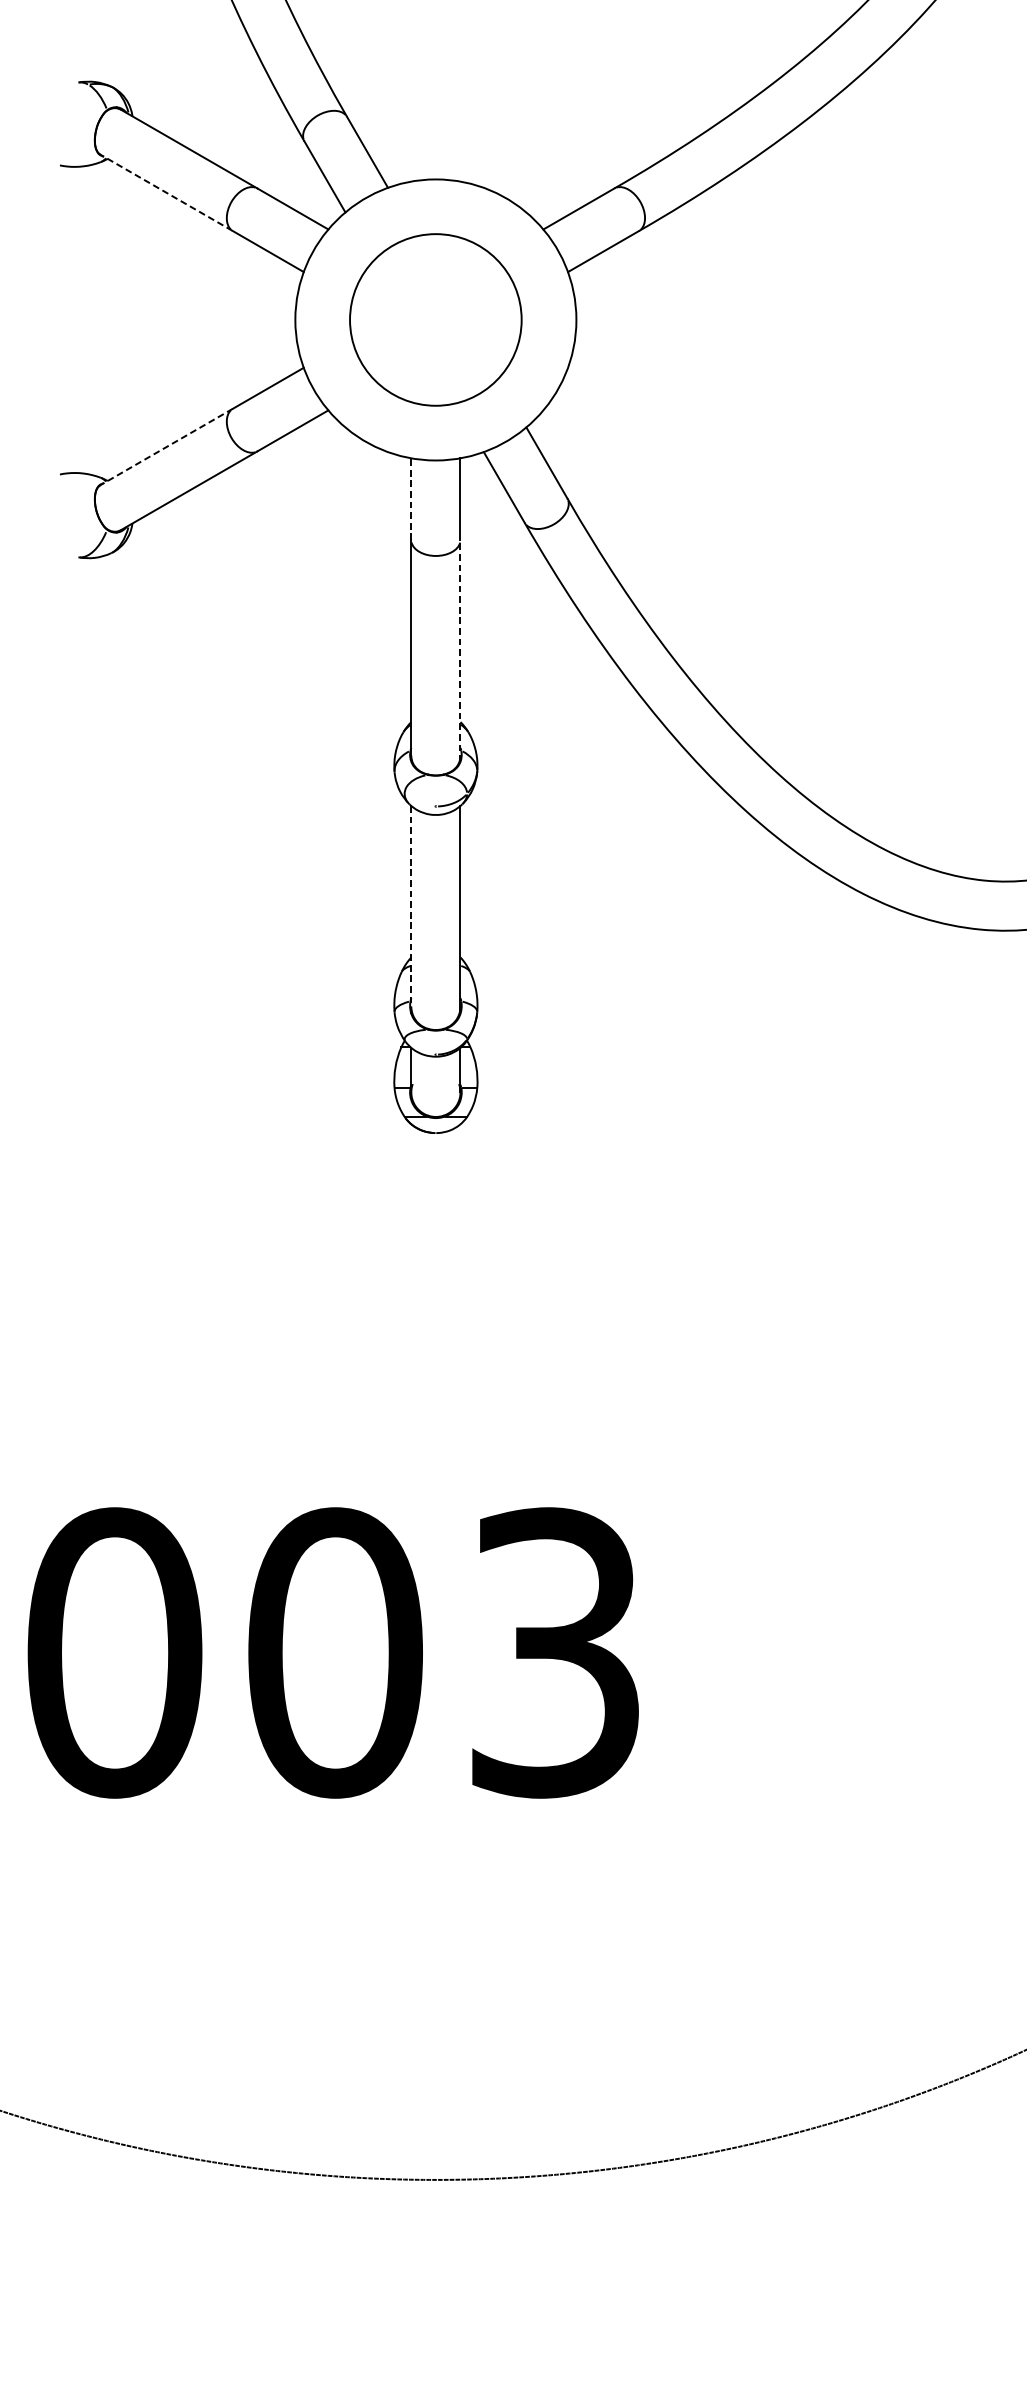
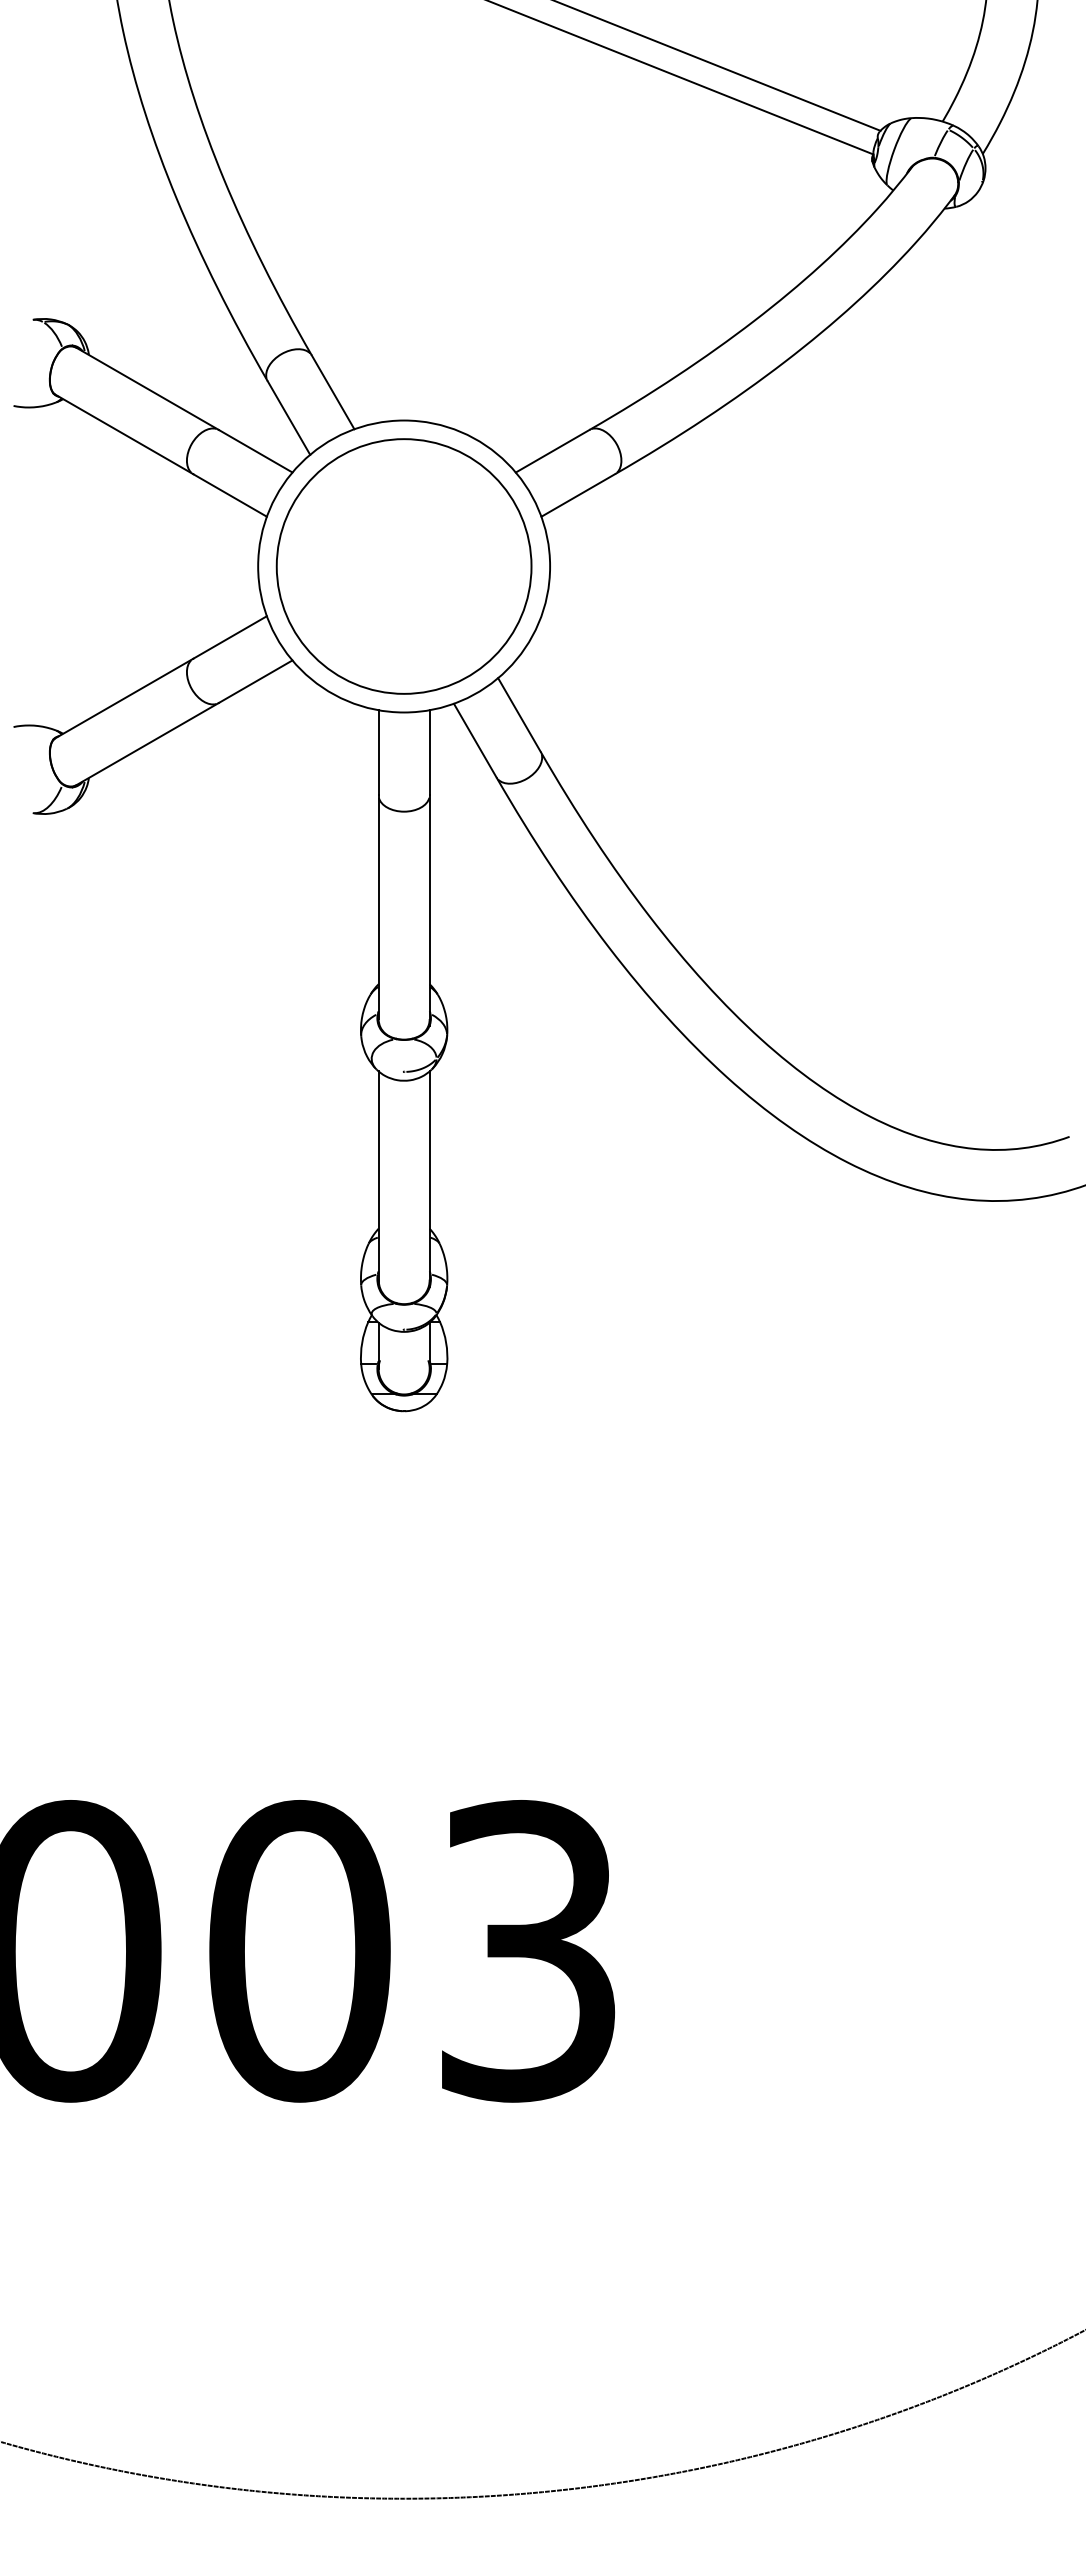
line: (165, 191) -> (123, 433), dashed -> solid
circle: (435, 319) -> (403, 566), size x1.43
line: (165, 447) -> (123, 699), dashed -> solid
line: (411, 499) -> (378, 752), dashed -> solid
line: (460, 650) -> (429, 909), dashed -> solid
line: (411, 910) -> (378, 1179), dashed -> solid

